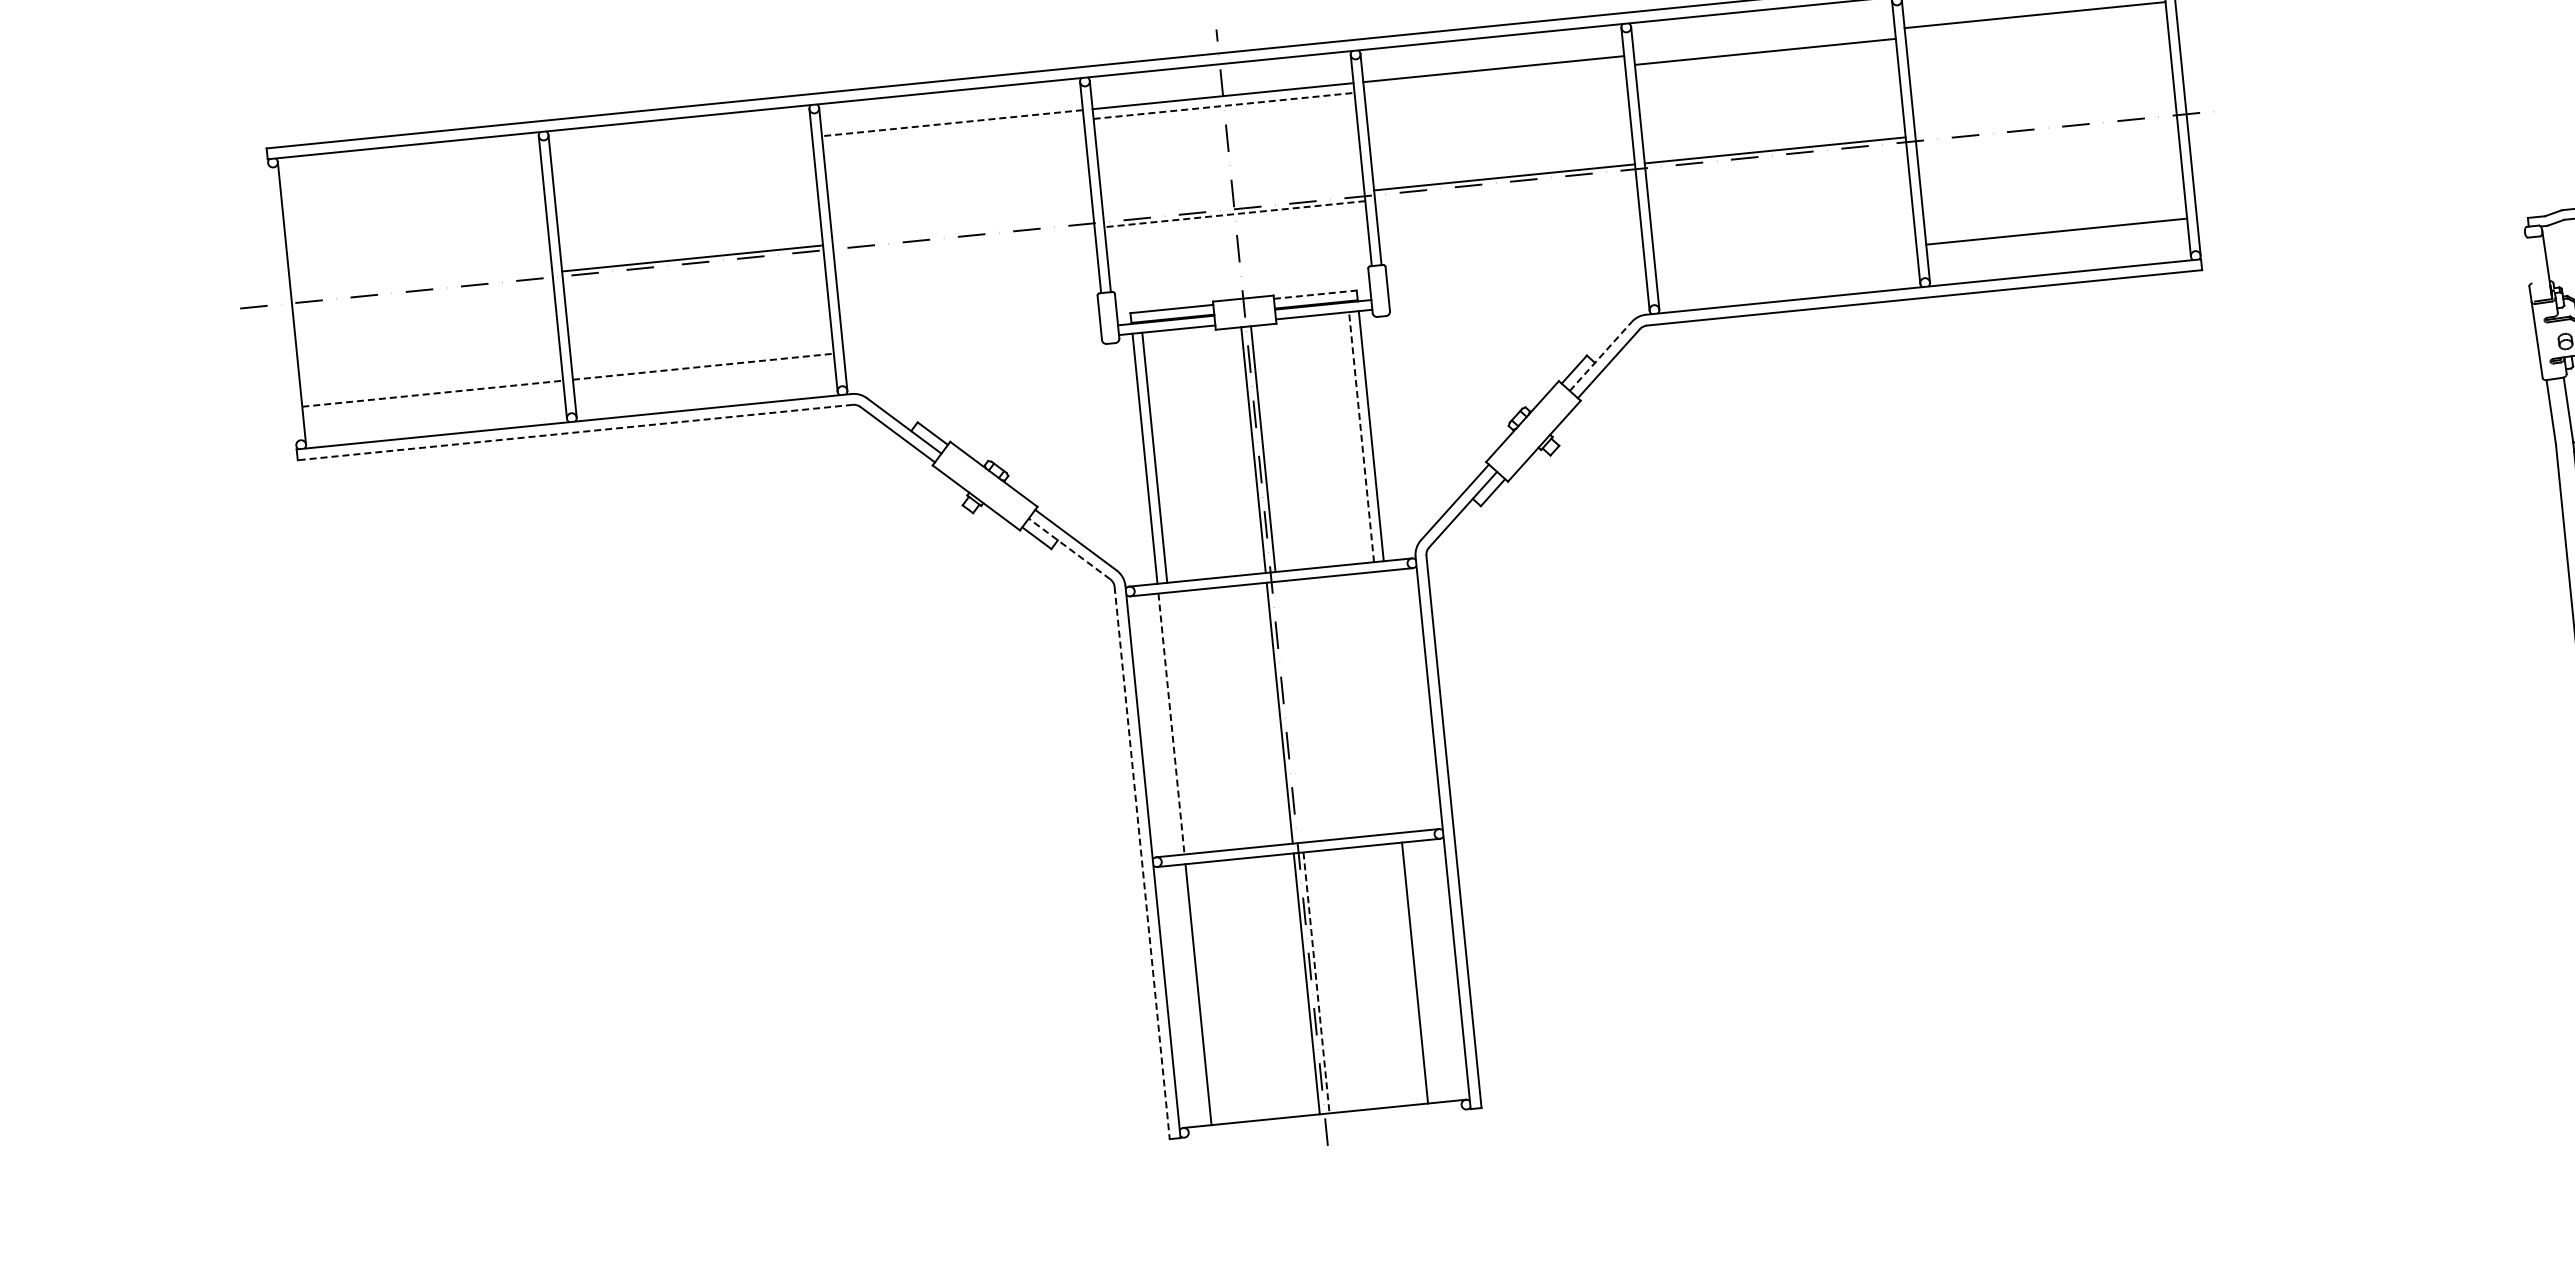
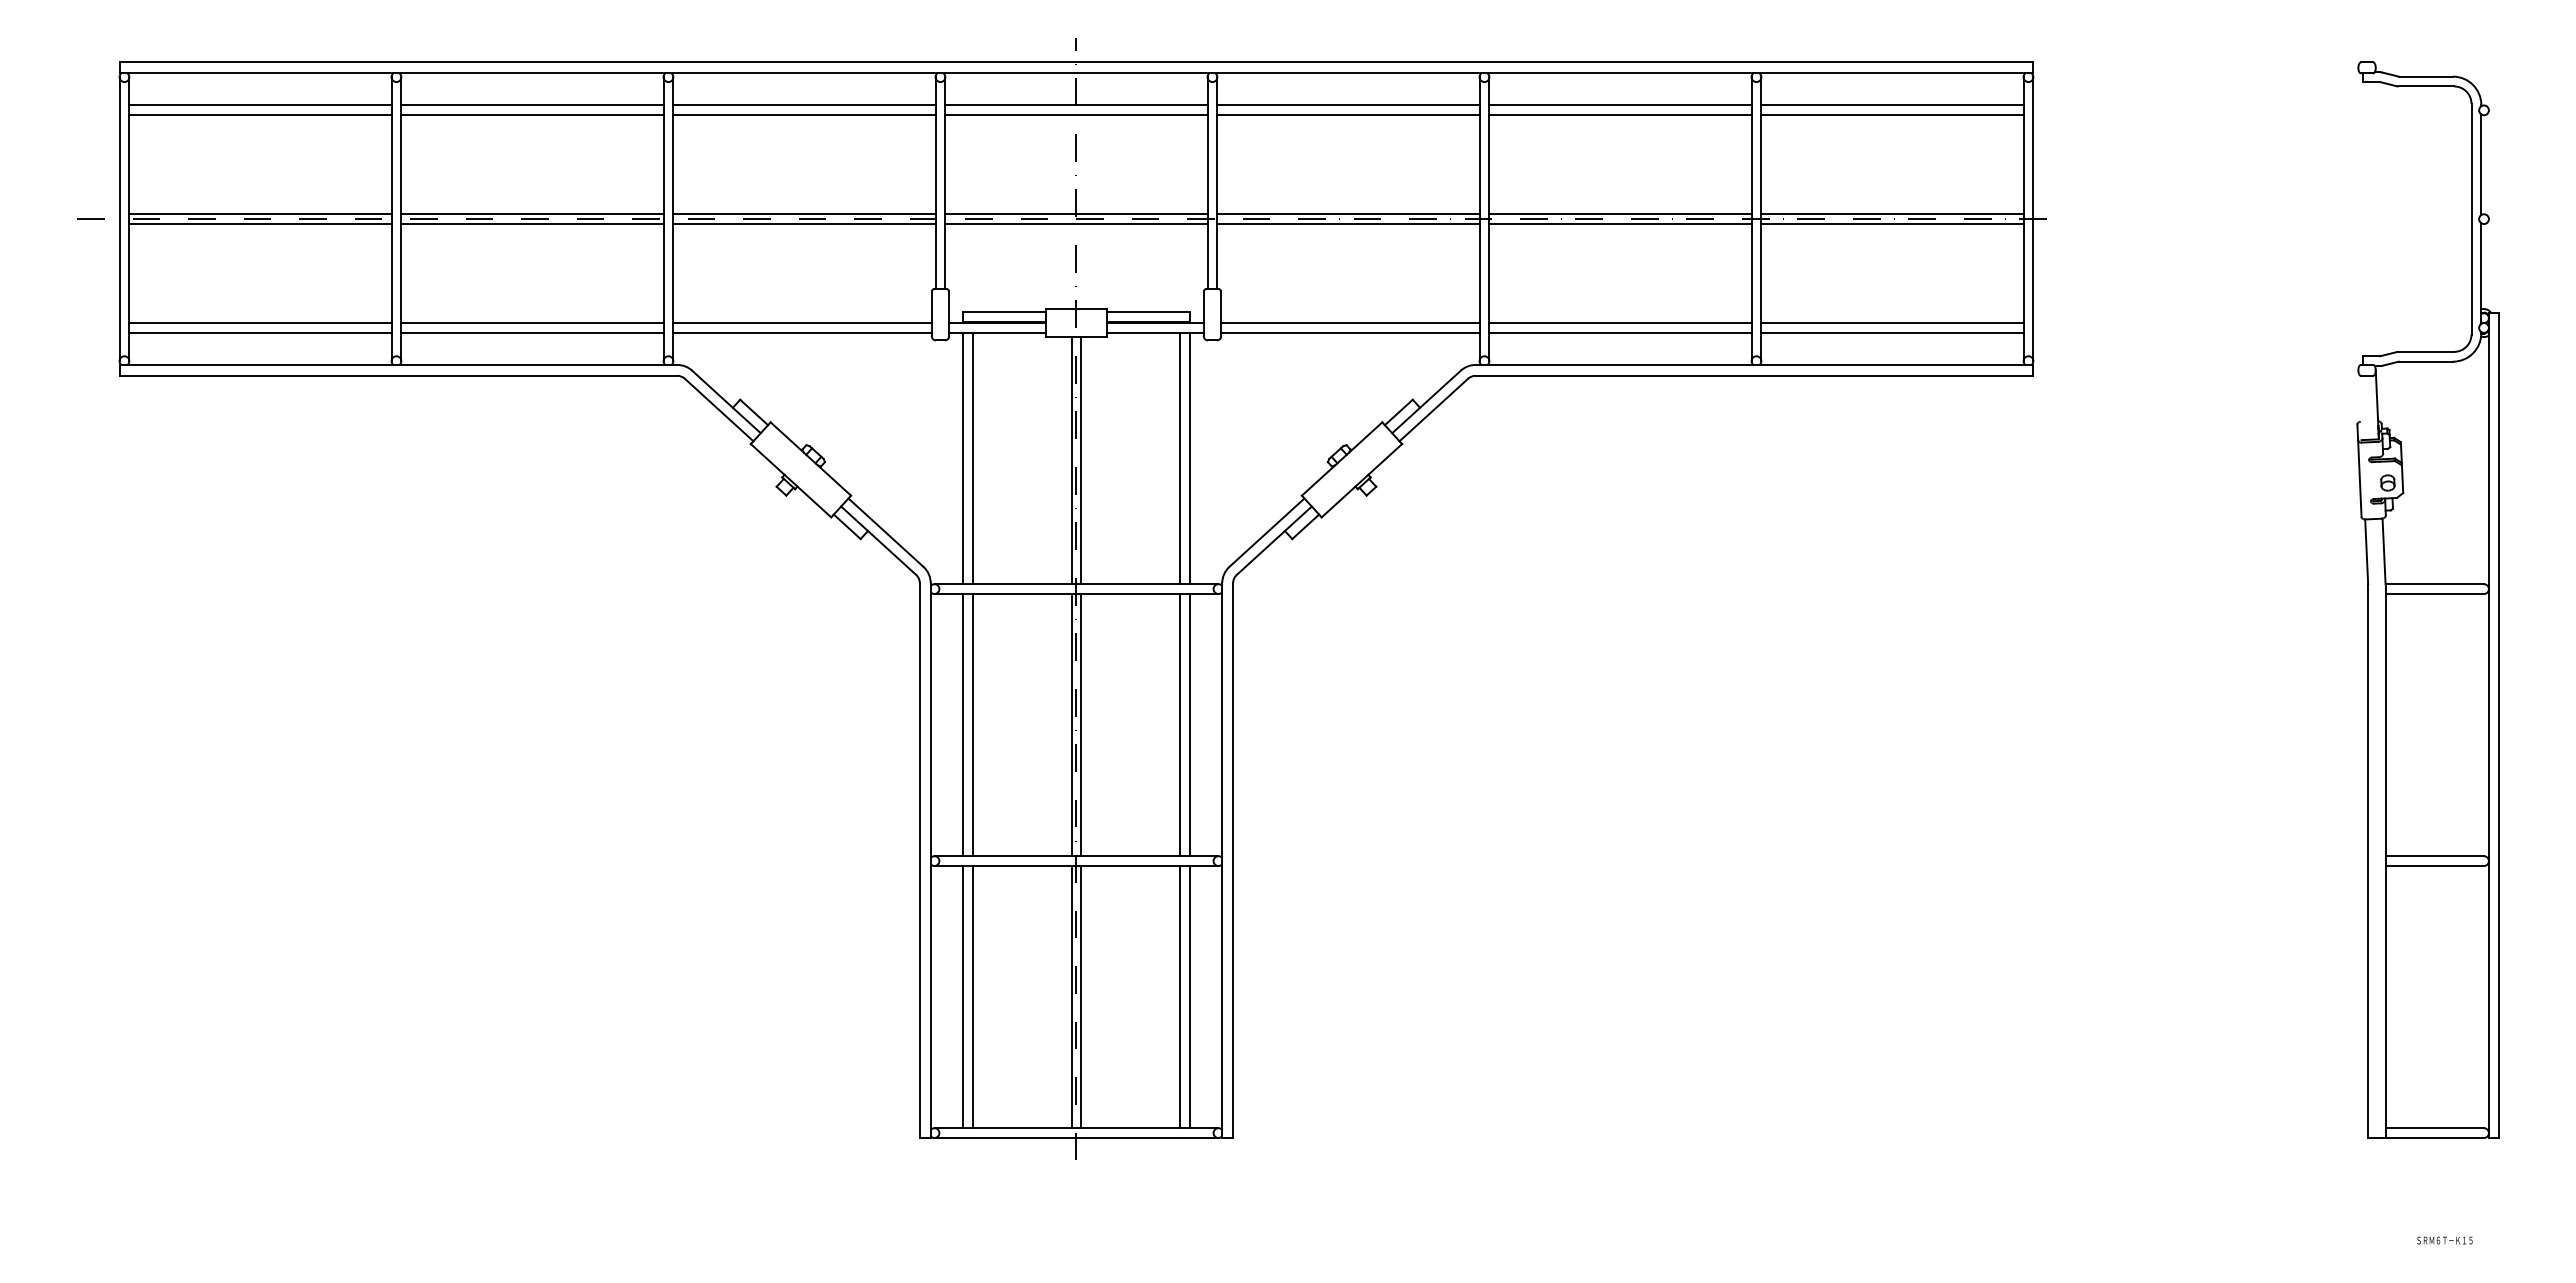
line: (2036, 25) -> (1892, 115), added
line: (1764, 42) -> (1620, 105), added
line: (1494, 79) -> (1348, 115), added
line: (1224, 106) -> (1076, 115), dashed -> solid
line: (951, 123) -> (803, 105), dashed -> solid
line: (2045, 123) -> (1892, 214), added
line: (953, 133) -> (804, 115), added
line: (2046, 133) -> (1892, 224), added
line: (681, 150) -> (532, 105), added
line: (682, 160) -> (532, 115), added
line: (1776, 160) -> (1620, 224), added
line: (411, 177) -> (260, 105), added
line: (412, 187) -> (260, 115), added
line: (1505, 187) -> (1348, 224), added
line: (1233, 204) -> (1076, 214), added
line: (1233, 214) -> (1075, 224), dashed -> solid
line: (963, 231) -> (804, 214), added
line: (964, 241) -> (804, 224), added
line: (2057, 241) -> (1892, 332), added
line: (1786, 259) -> (1620, 323), added
line: (693, 268) -> (532, 224), added
line: (1786, 268) -> (1620, 332), added
line: (421, 285) -> (260, 214), added
line: (1517, 285) -> (1350, 323), added
line: (1518, 294) -> (1350, 332), added
line: (422, 295) -> (260, 224), added
line: (1315, 295) -> (1148, 312), dashed -> solid
line: (282, 304) -> (119, 219), added
line: (972, 340) -> (802, 323), added
line: (973, 349) -> (802, 332), added
line: (1600, 355) -> (1426, 401), dashed -> solid
line: (703, 367) -> (532, 323), dashed -> solid
line: (704, 376) -> (532, 332), added
line: (432, 394) -> (260, 323), dashed -> solid
line: (433, 403) -> (260, 332), added
line: (575, 432) -> (398, 375), dashed -> solid
line: (1361, 437) -> (1180, 458), dashed -> solid
line: (1069, 548) -> (878, 540), dashed -> solid
line: (1398, 701) -> (1190, 725), added
line: (1388, 702) -> (1180, 725), added
line: (1289, 712) -> (1081, 725), added
line: (1181, 723) -> (972, 725), added
line: (1171, 724) -> (962, 725), dashed -> solid
line: (1141, 864) -> (919, 861), dashed -> solid
line: (1425, 972) -> (1190, 997), added
line: (1316, 983) -> (1081, 997), dashed -> solid
line: (1208, 994) -> (972, 997), added
line: (1325, 1124) -> (1076, 1138), added

